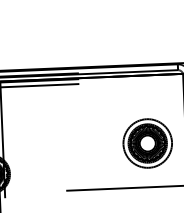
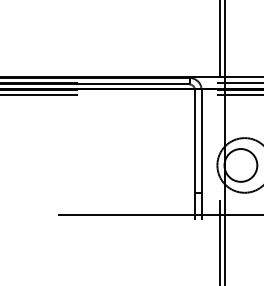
part: (147, 143) -> (151, 165), removed

